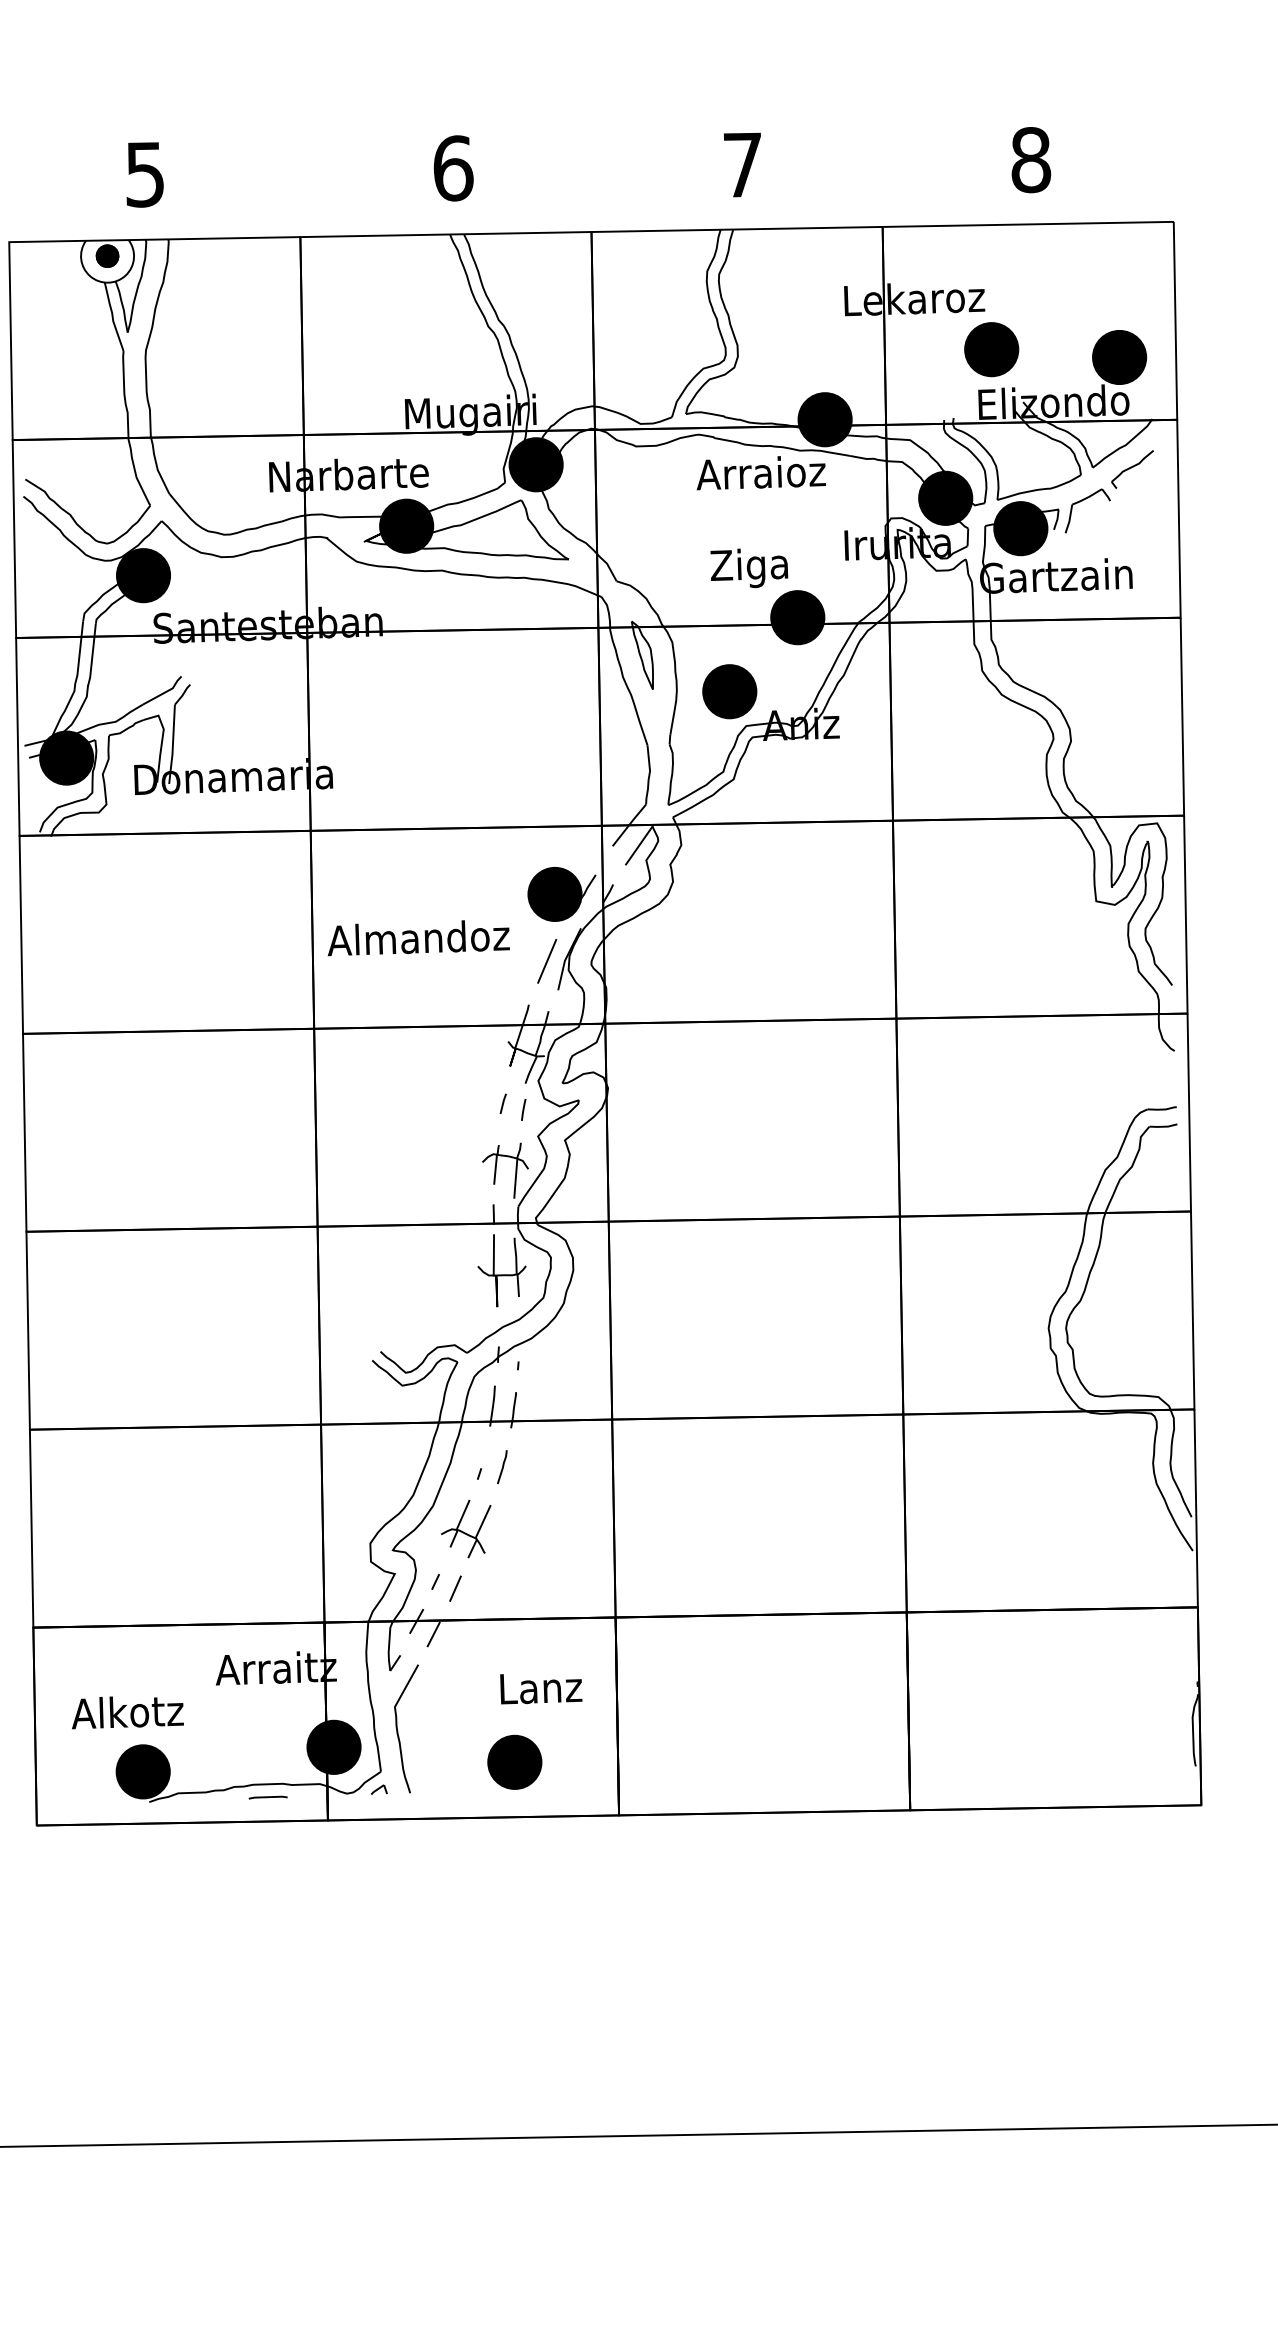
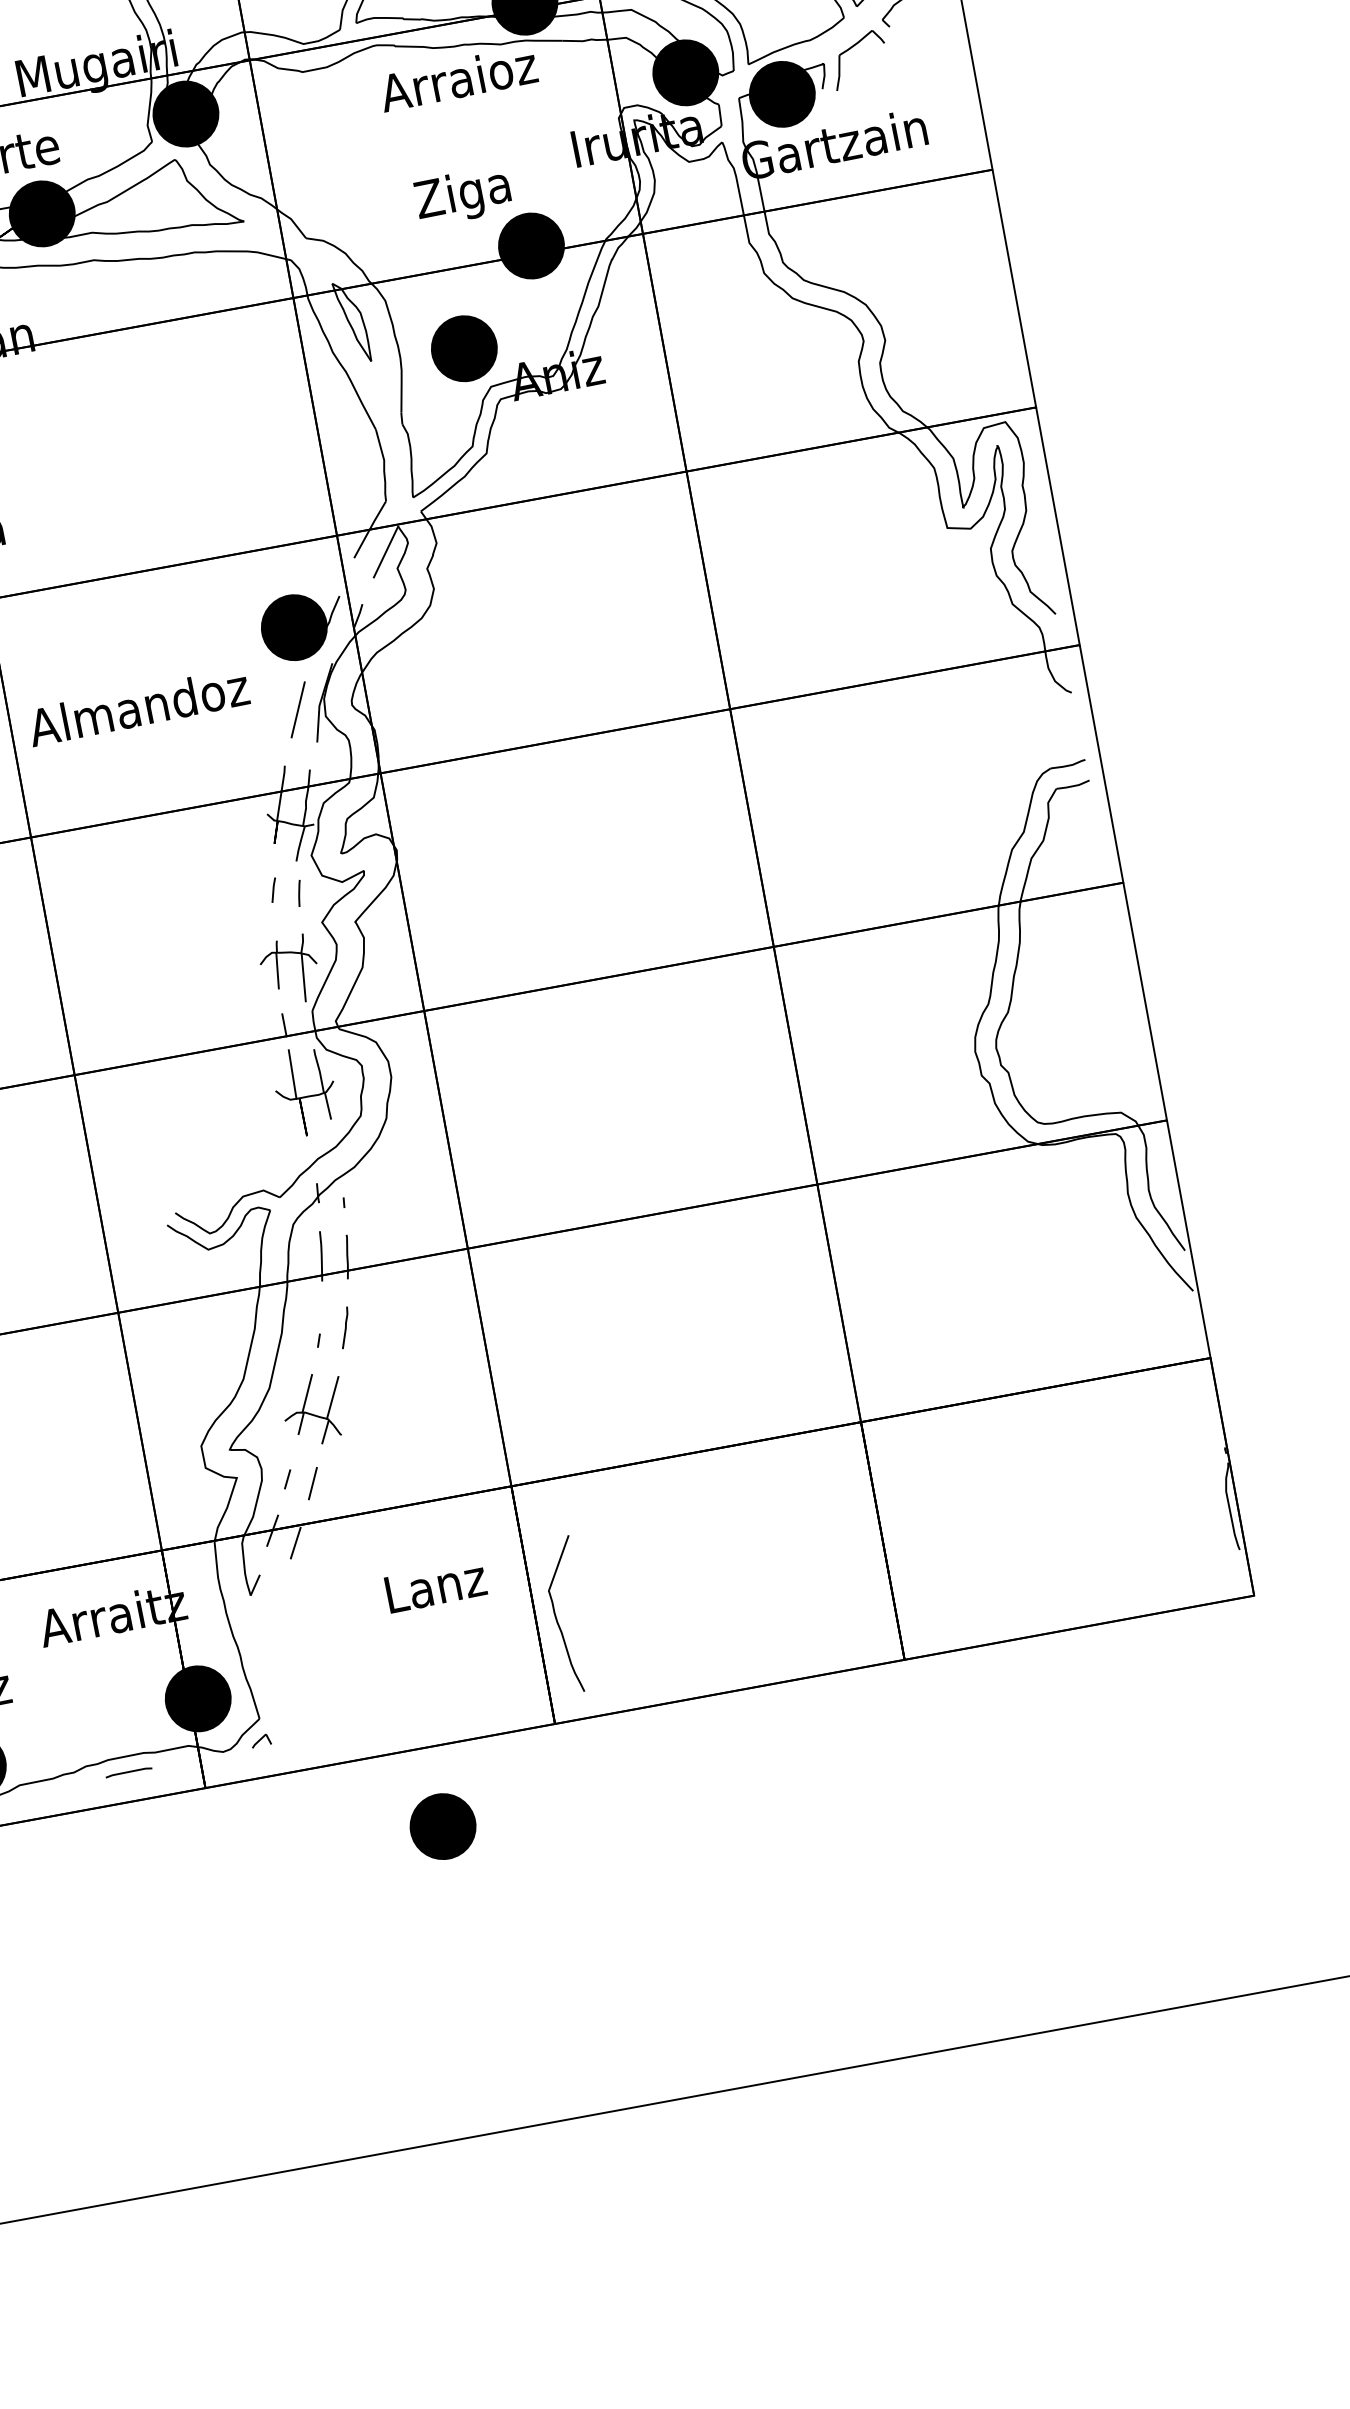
part: (398, 1731) -> (558, 1619), moved
part: (514, 1761) -> (442, 1825), moved

